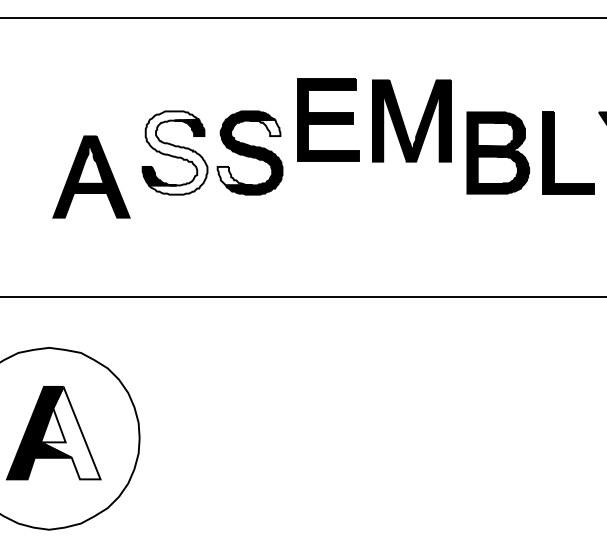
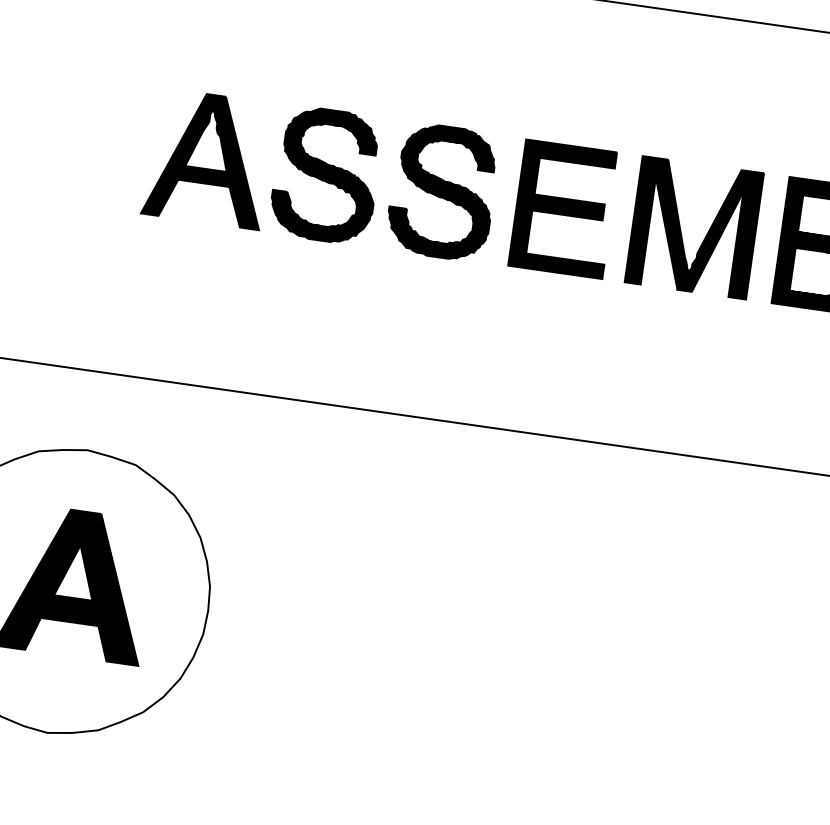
part: (328, 119) -> (564, 208), moved
part: (404, 123) -> (682, 229), moved
fill: (264, 127) -> (470, 155), added
fill: (176, 152) -> (328, 174), added
fill: (234, 175) -> (413, 223), added
part: (91, 176) -> (209, 157), moved
fill: (70, 432) -> (102, 586), added

